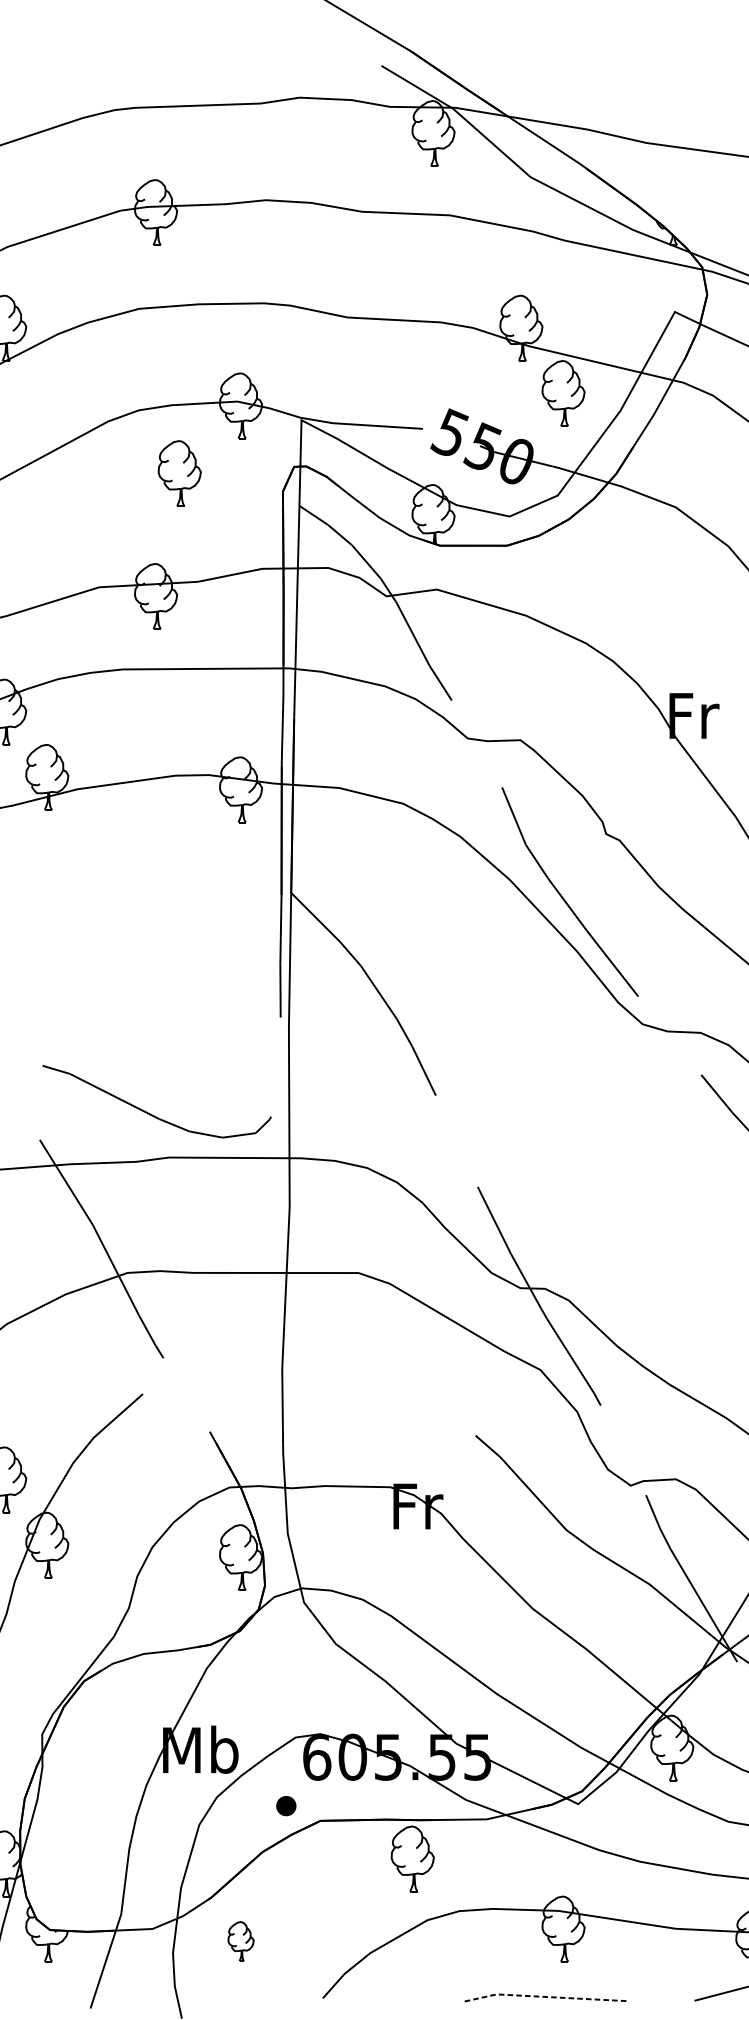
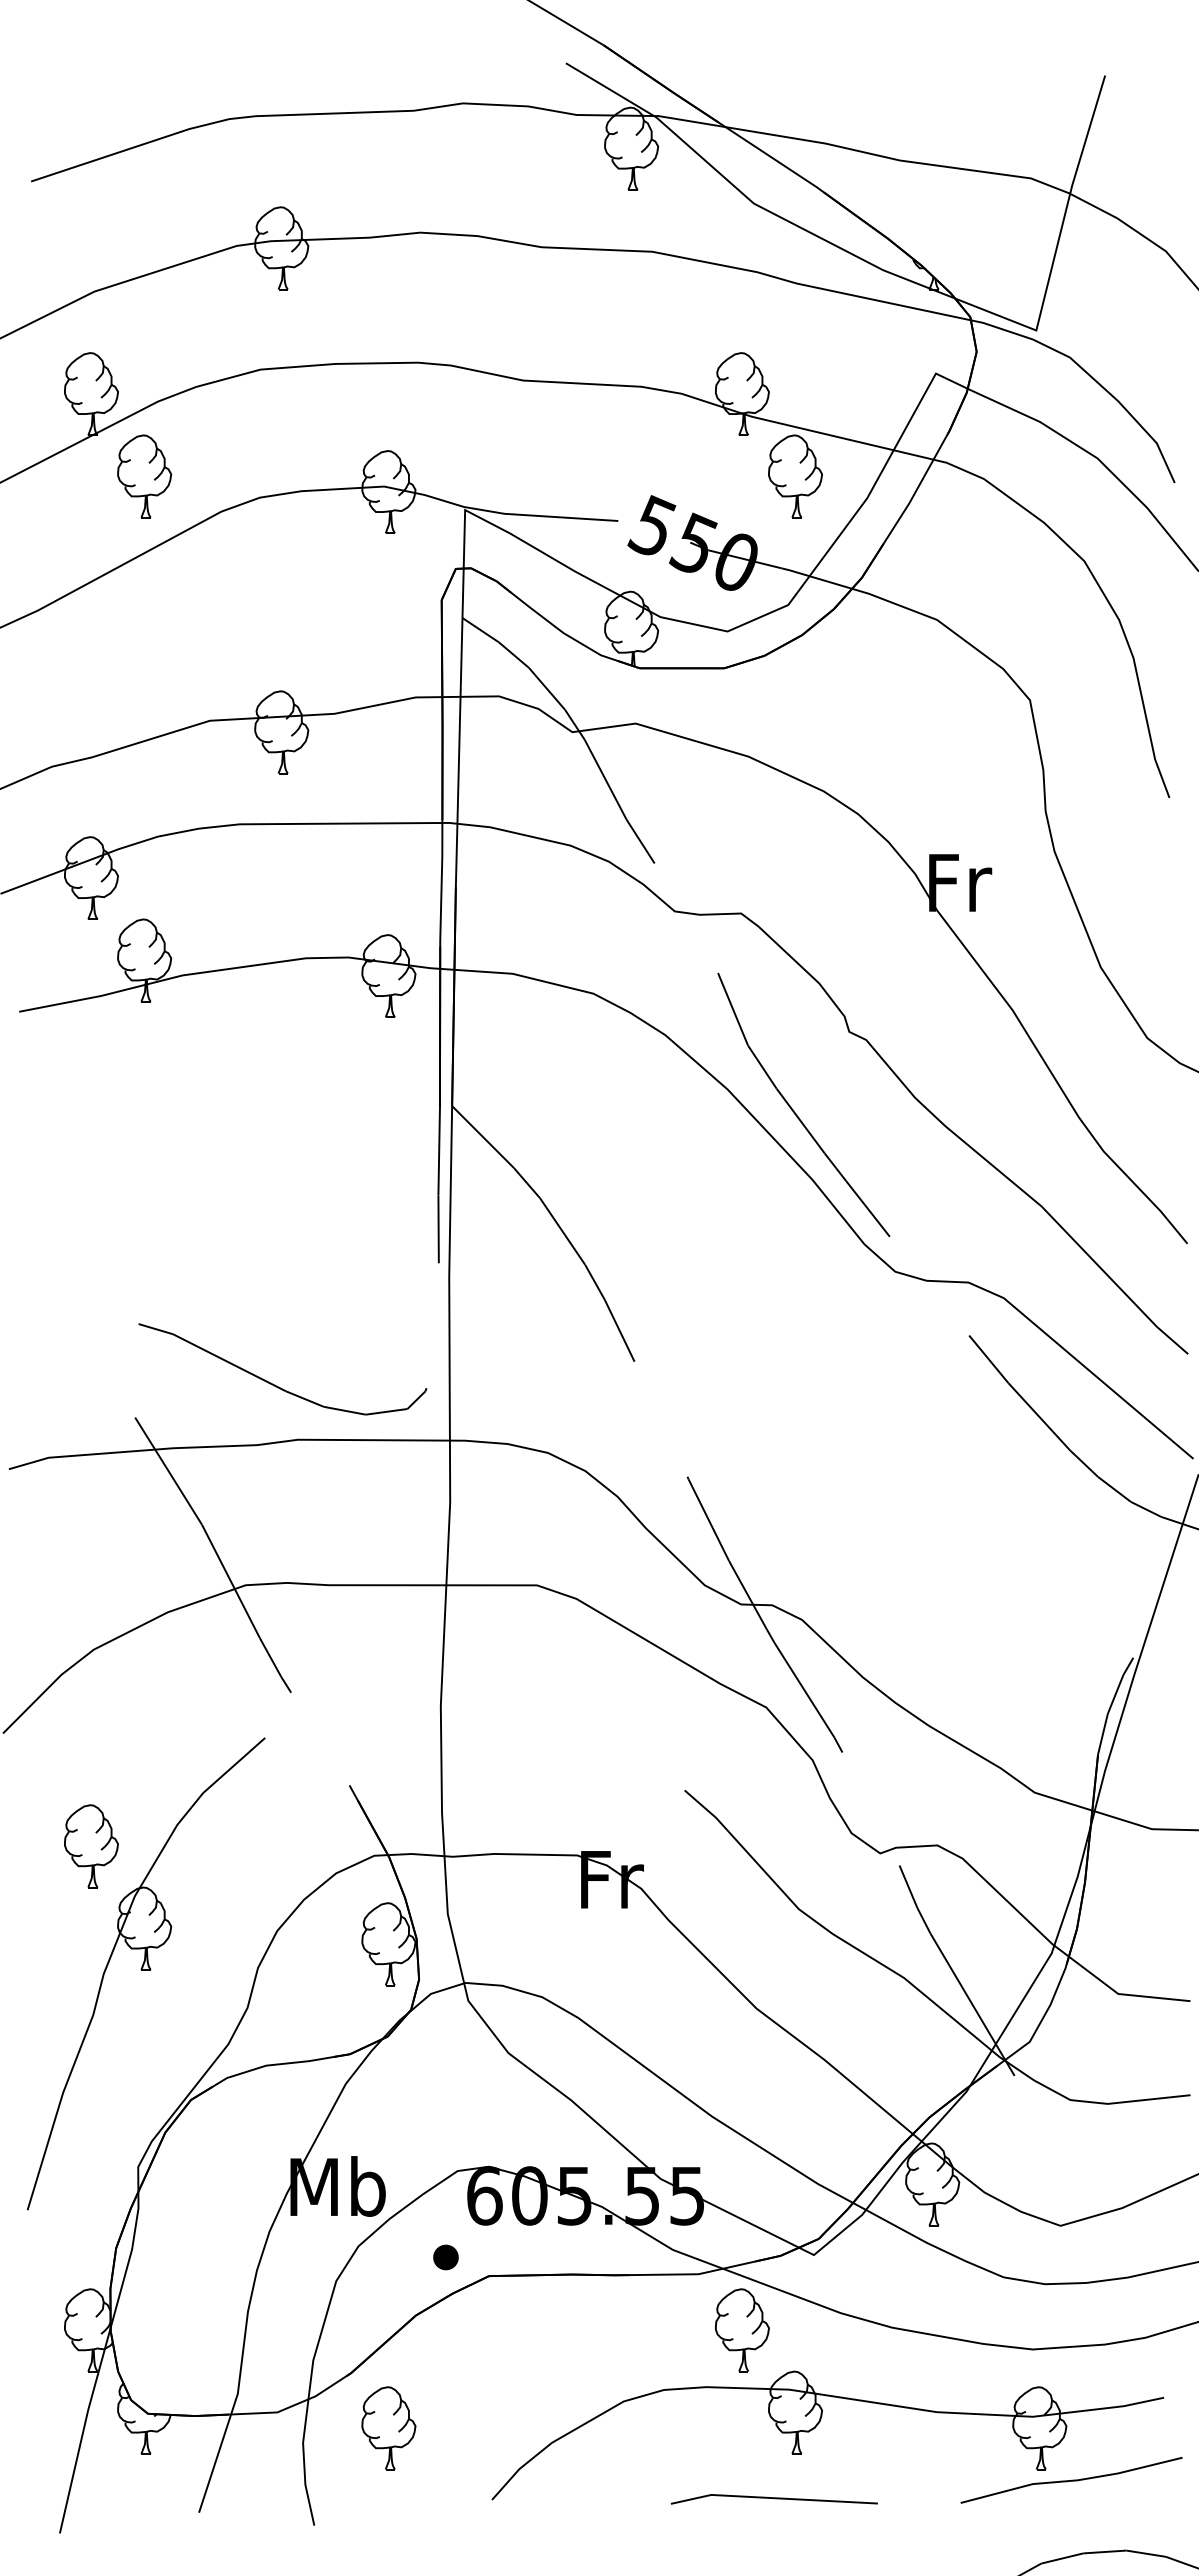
part: (179, 473) -> (144, 476), moved
part: (412, 1859) -> (742, 2330), moved
part: (240, 1941) -> (388, 2428), size x1.67
line: (546, 1997) -> (773, 2498), dashed -> solid

